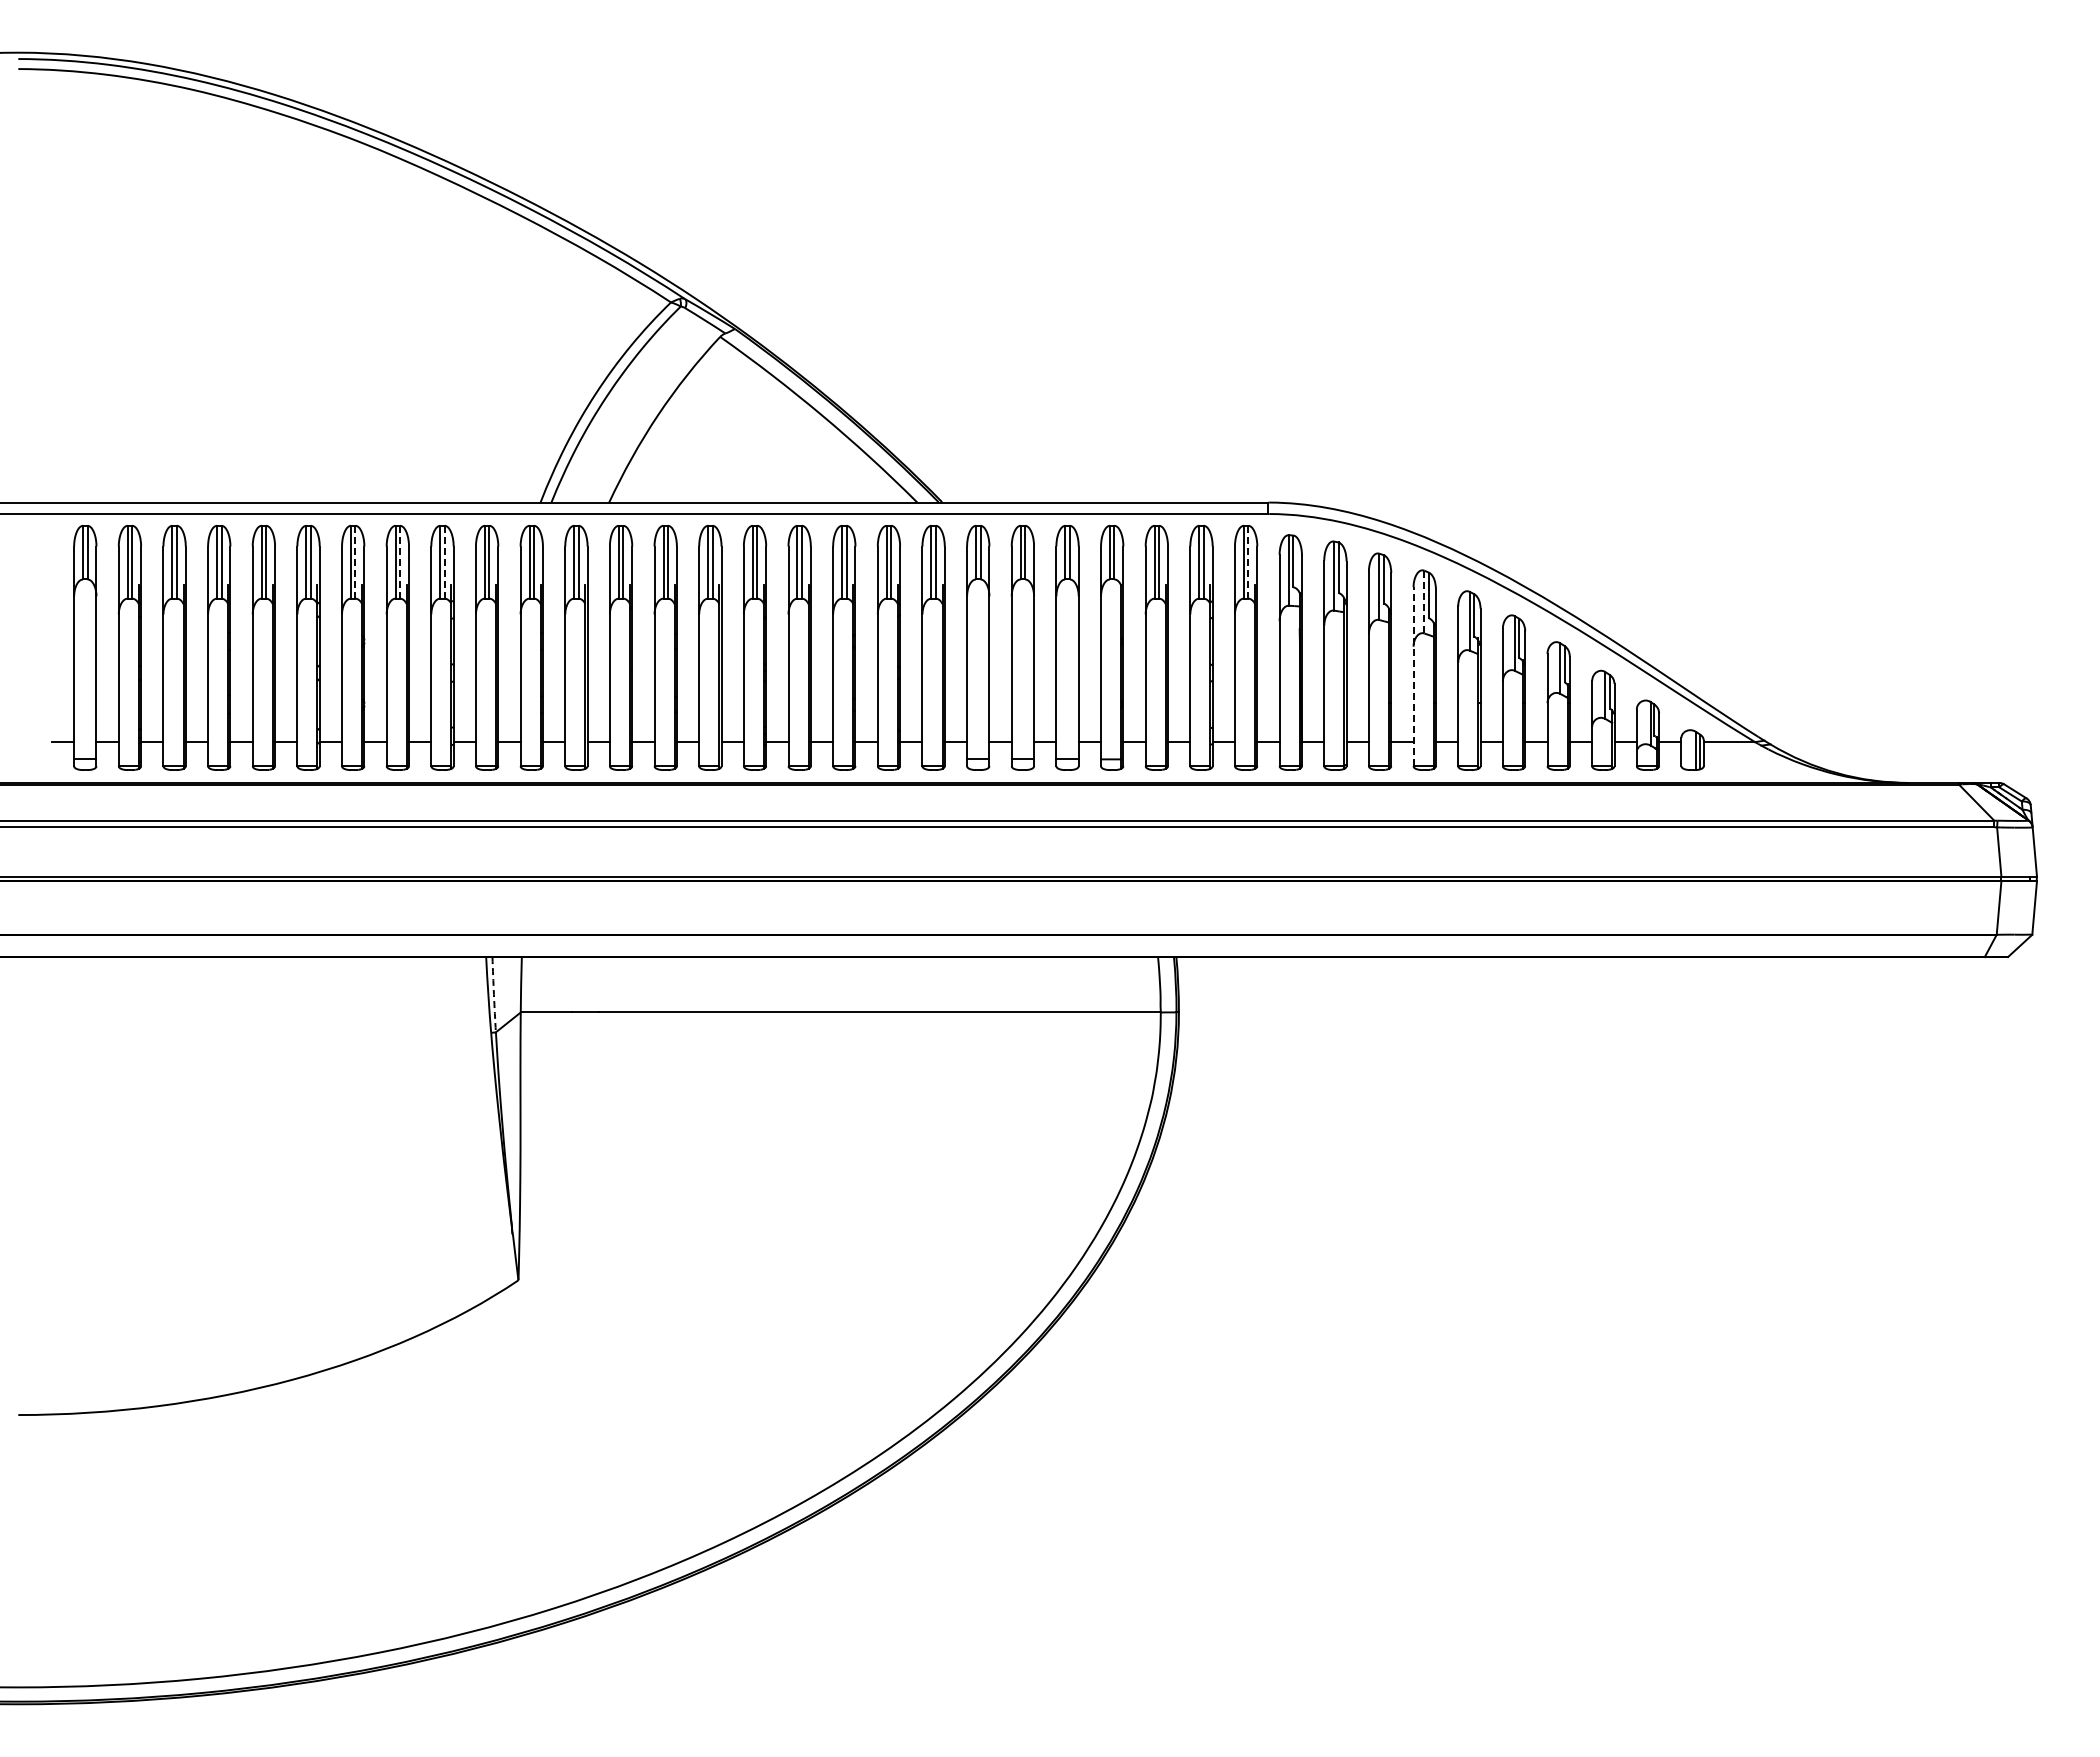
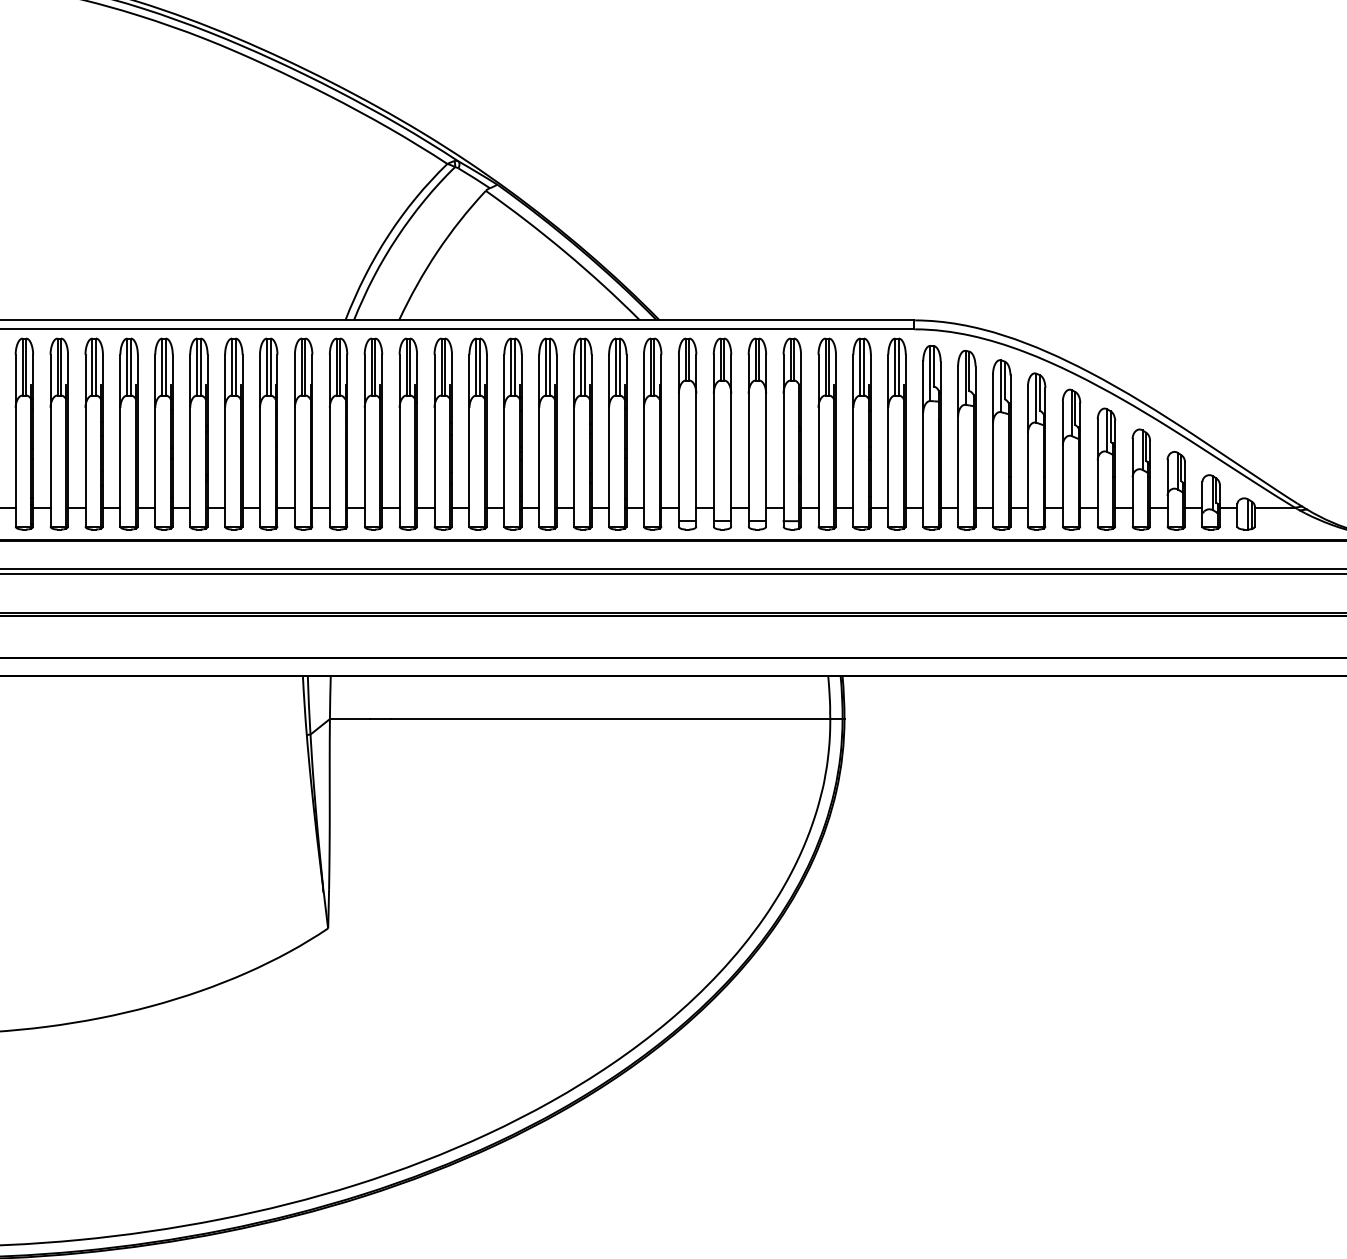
line: (355, 561) -> (200, 366), dashed -> solid
line: (400, 561) -> (235, 366), dashed -> solid
line: (444, 561) -> (270, 366), dashed -> solid
line: (1248, 561) -> (898, 366), dashed -> solid
line: (1424, 601) -> (1036, 397), dashed -> solid
line: (1413, 676) -> (1027, 456), dashed -> solid
arc: (493, 994) -> (308, 704), dashed -> solid

